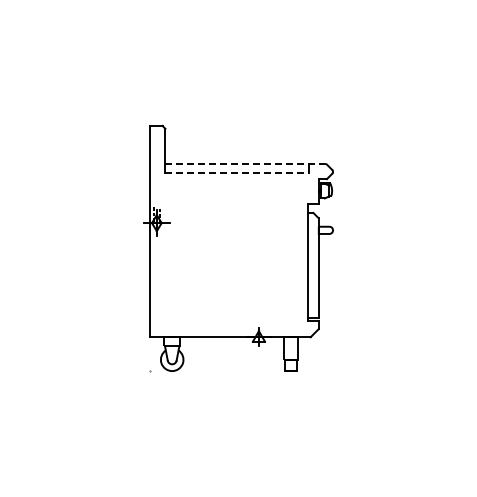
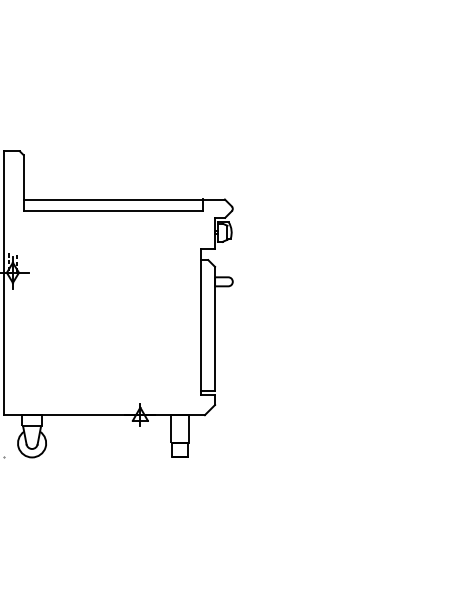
line: (246, 164) -> (124, 199), dashed -> solid
line: (237, 173) -> (113, 210), dashed -> solid

